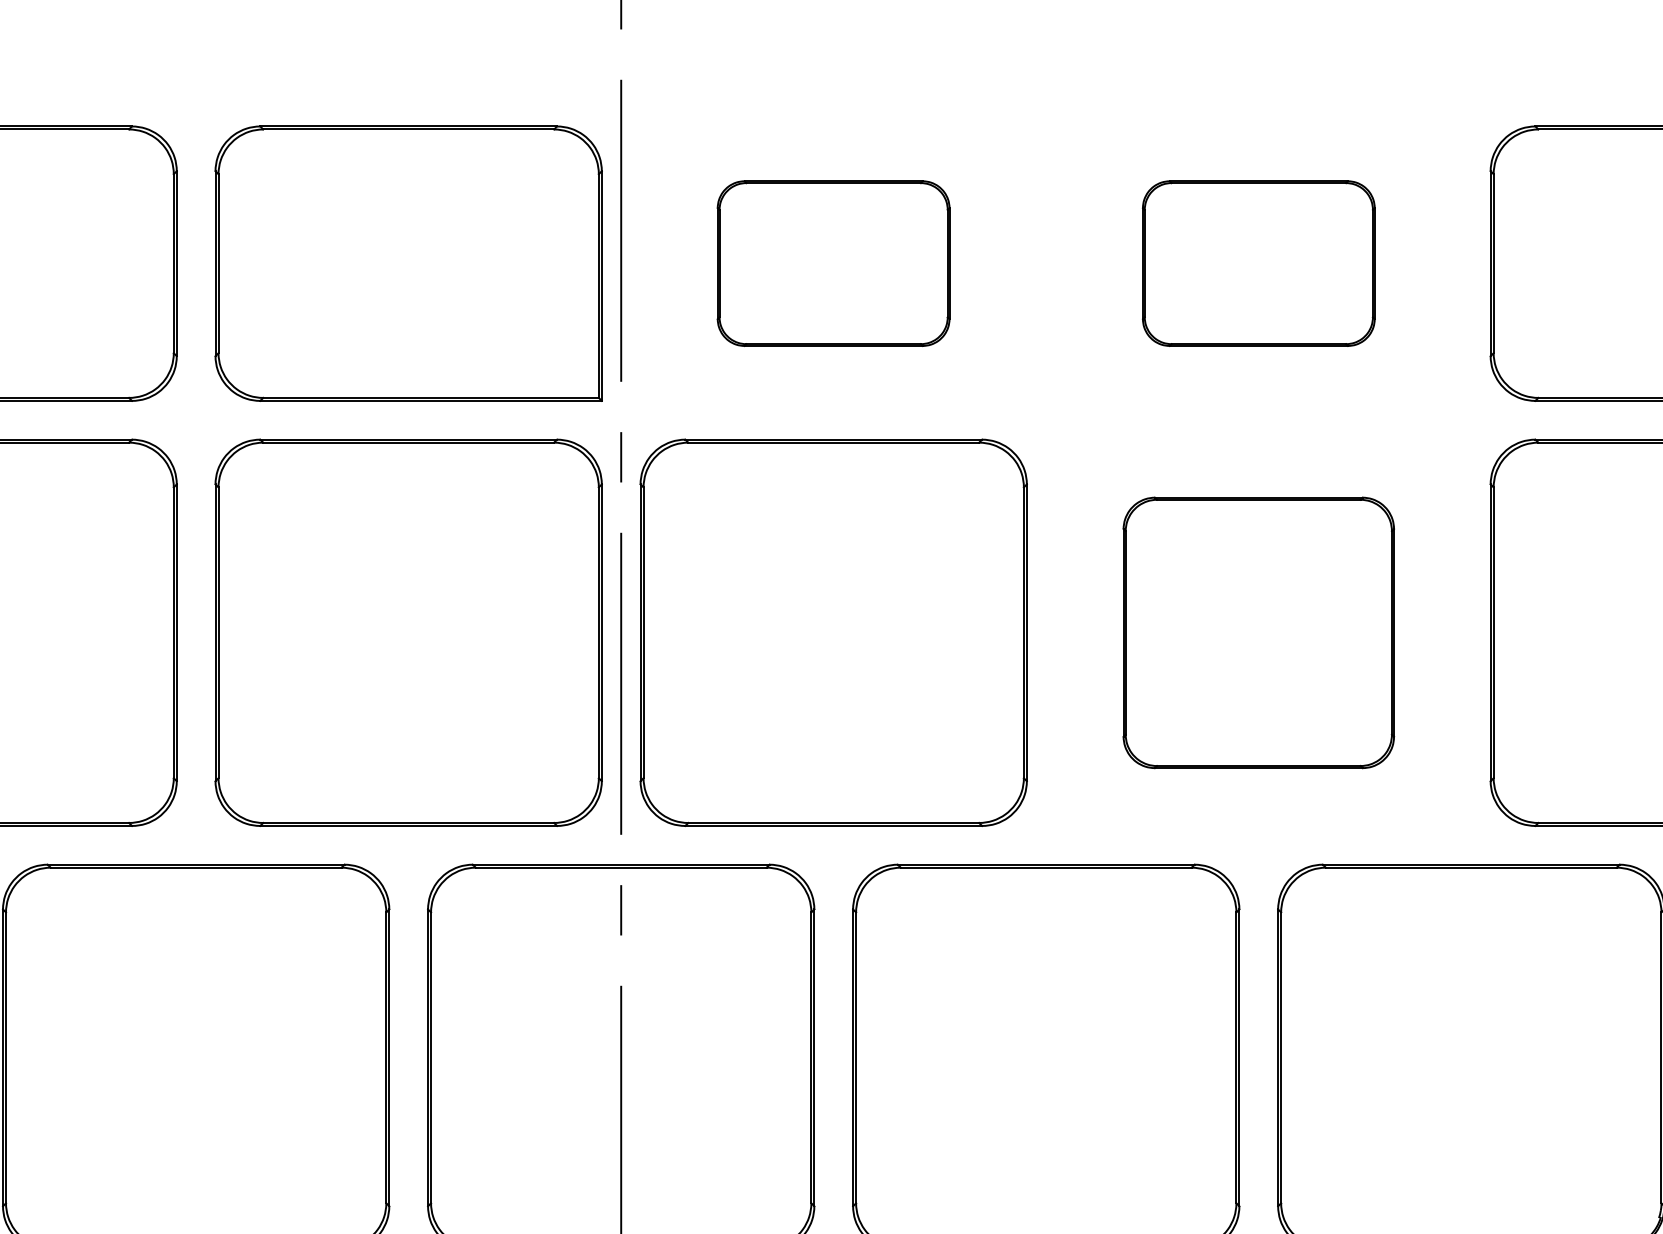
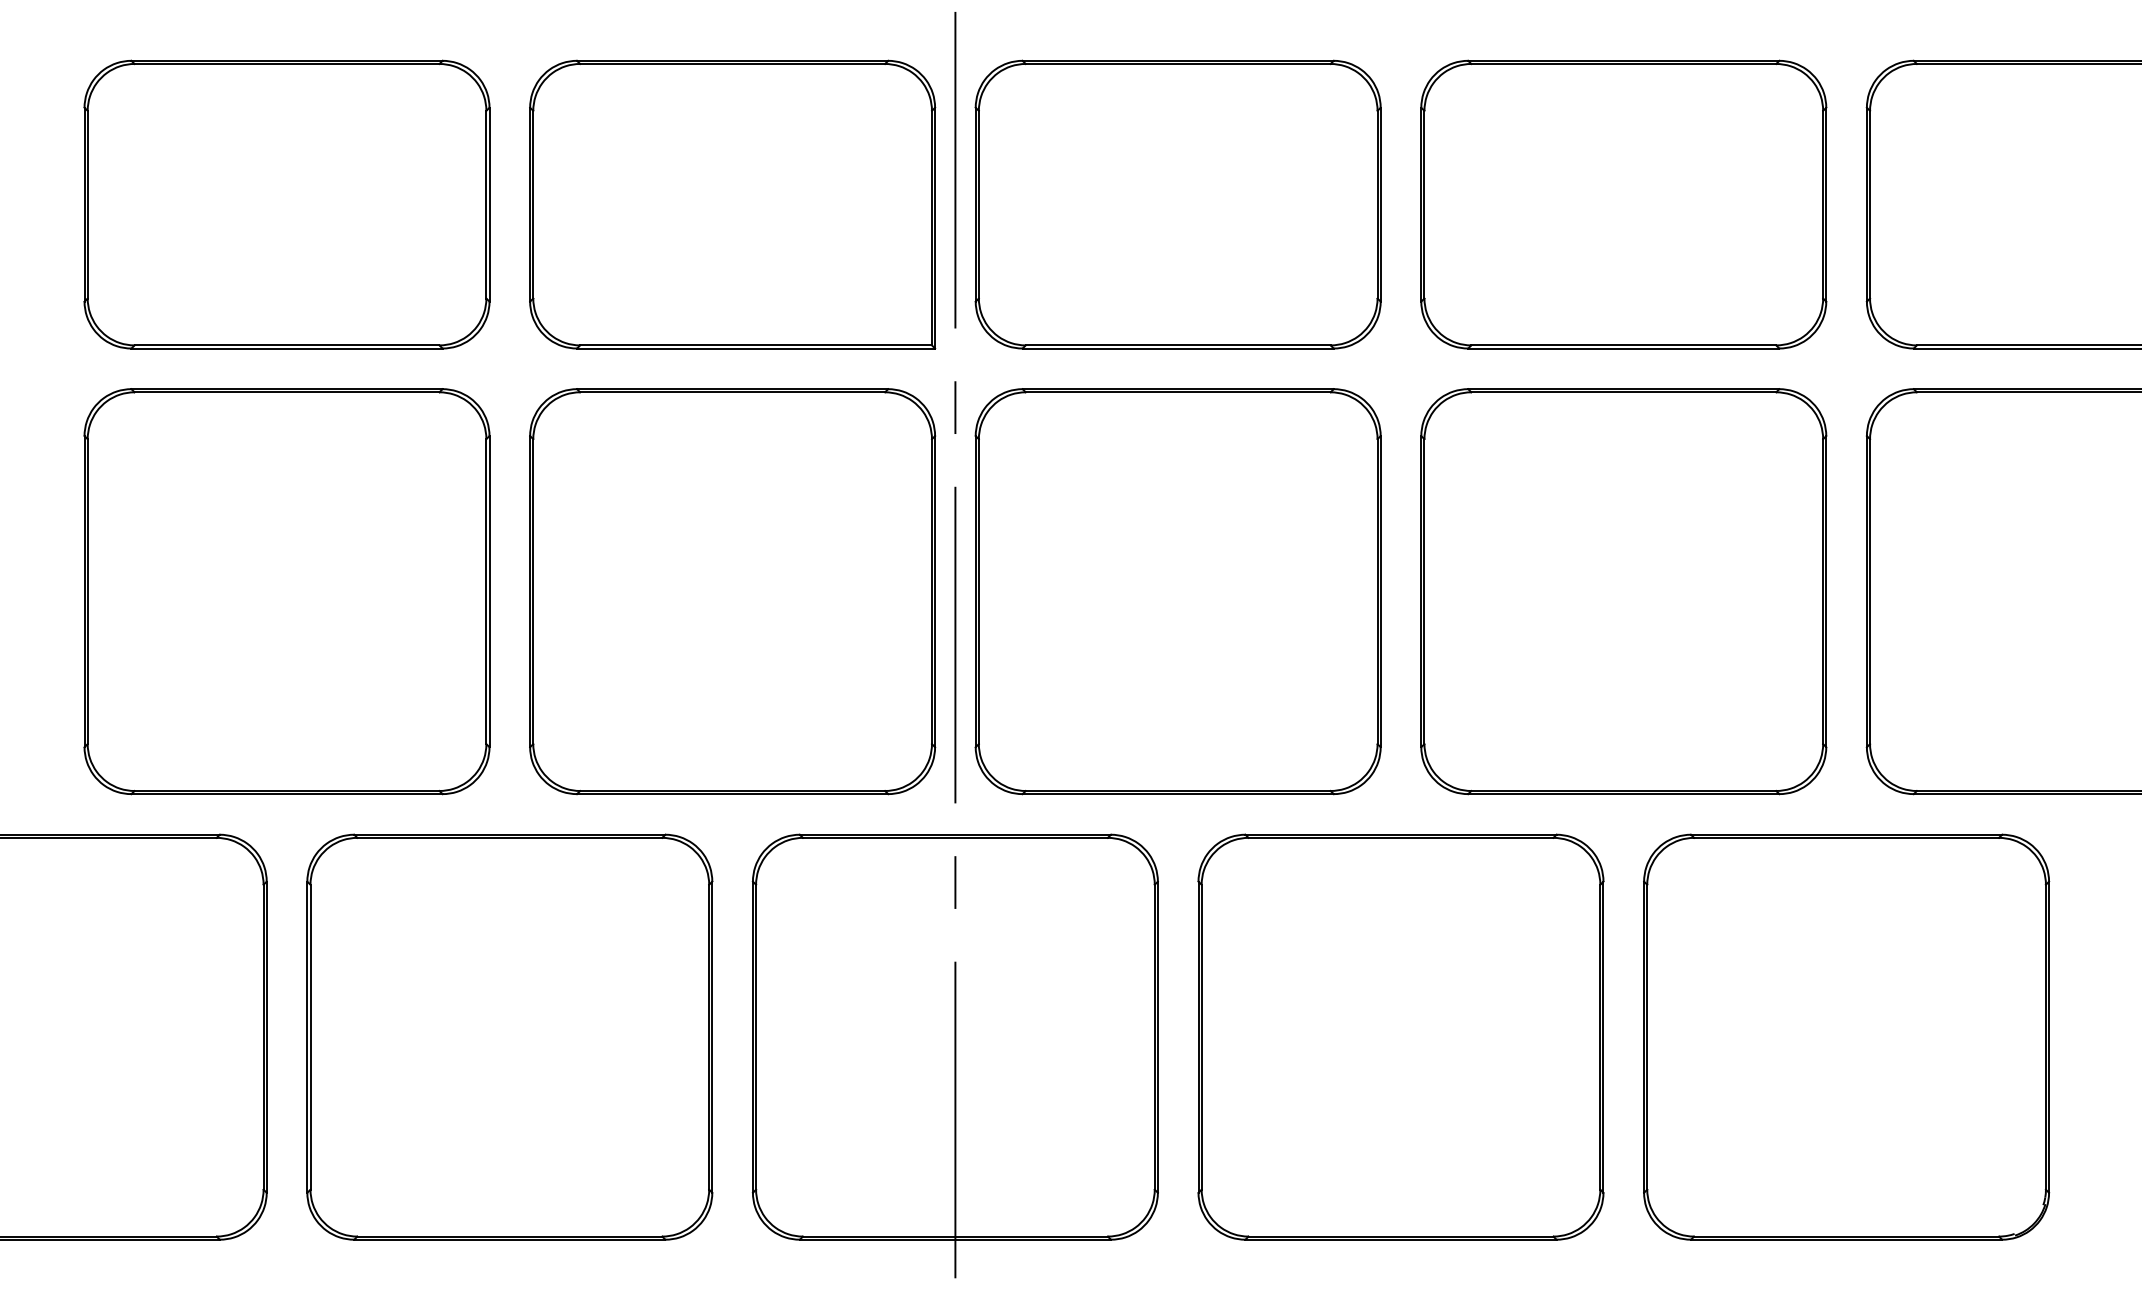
part: (833, 263) -> (1177, 204), size x1.67
part: (1258, 263) -> (1623, 204), size x1.67
part: (1258, 632) -> (1623, 591), size x1.43

